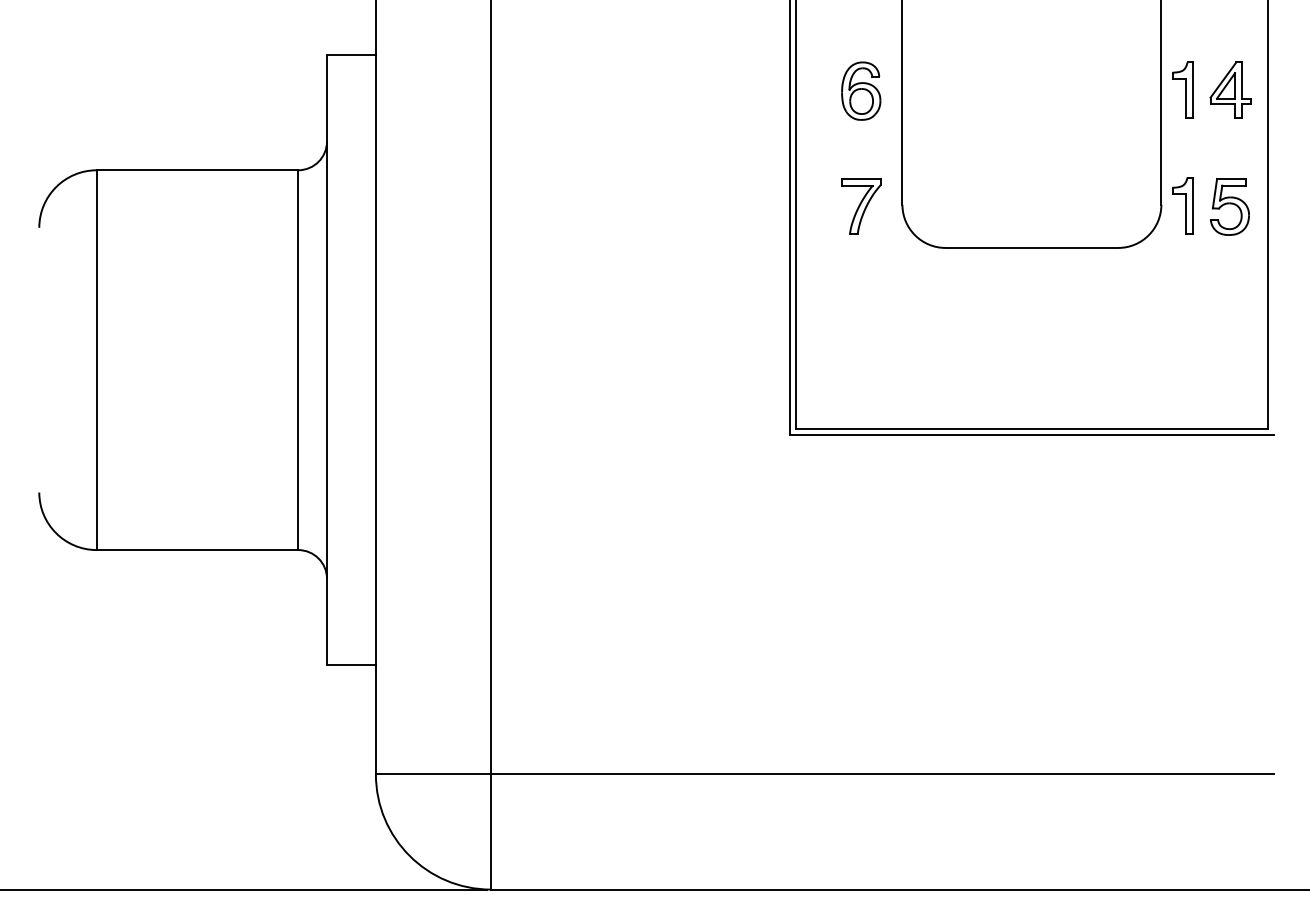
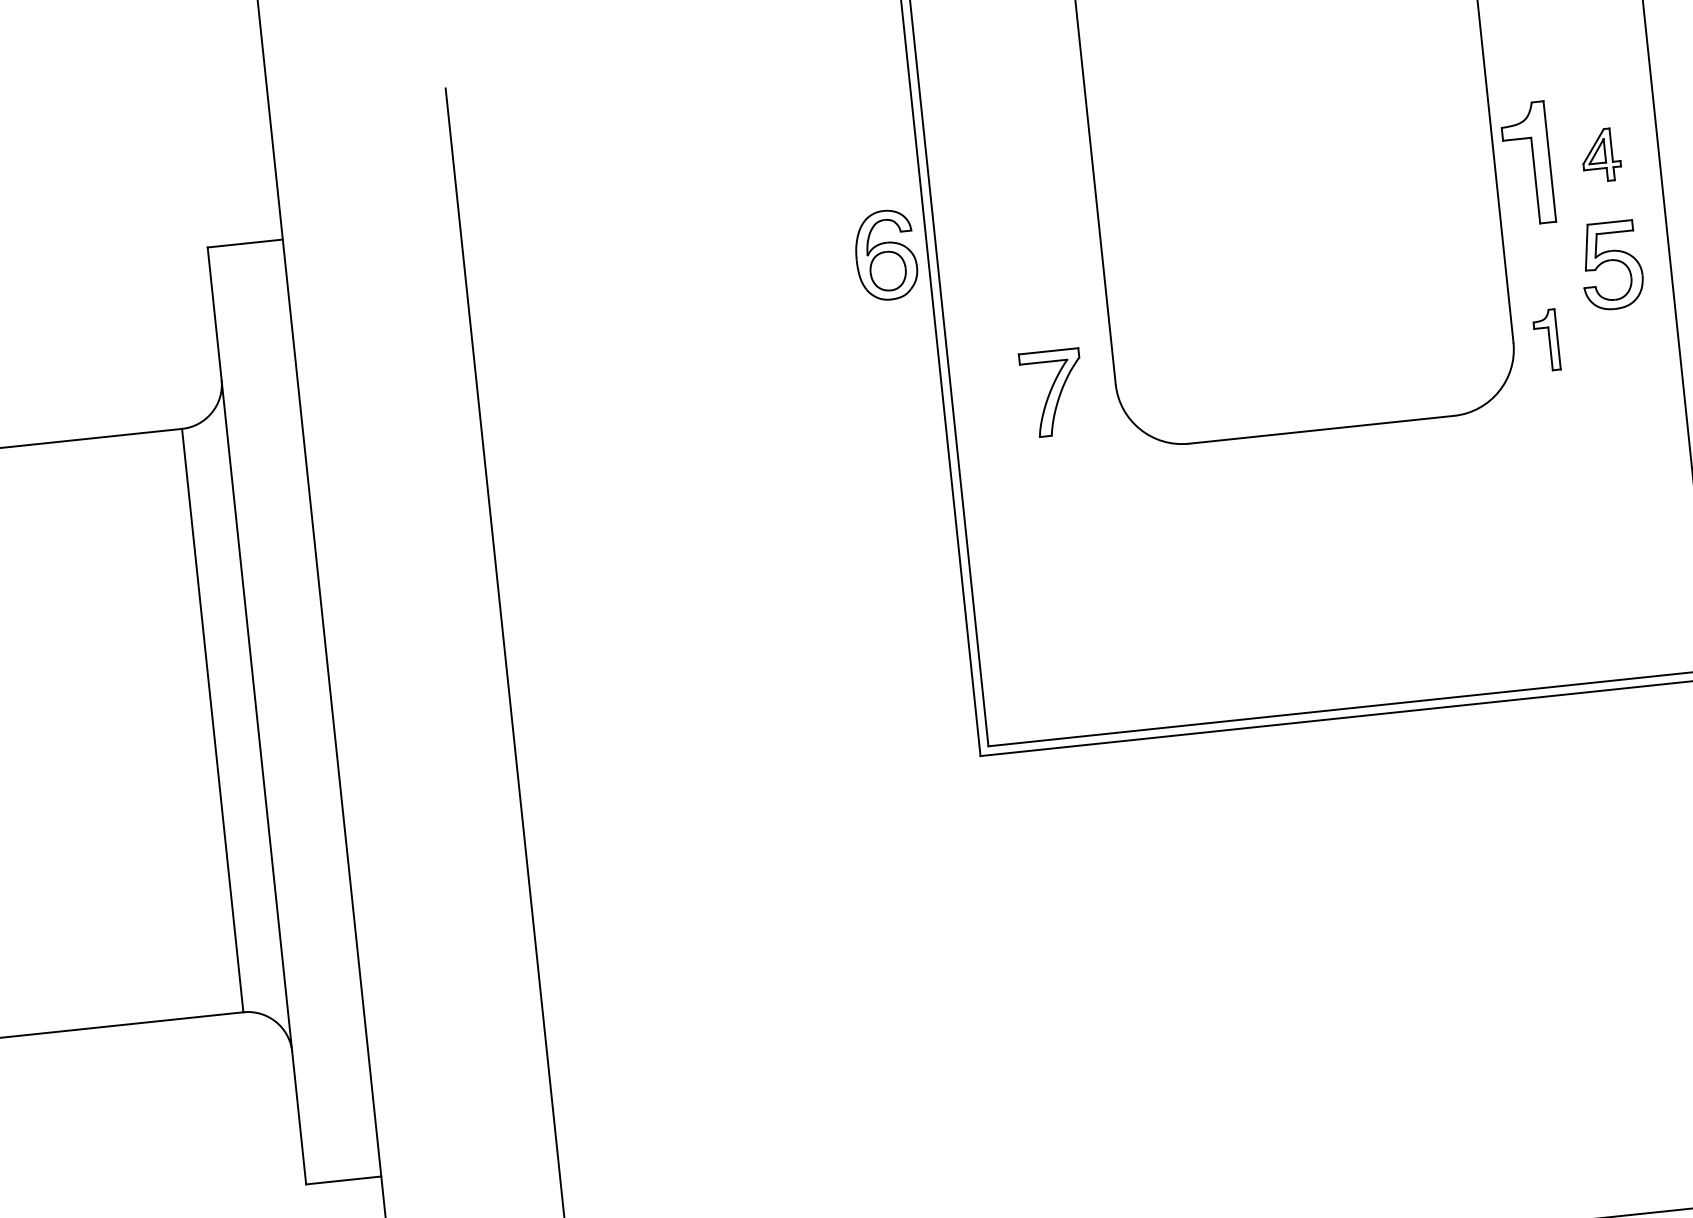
part: (1182, 89) -> (1527, 162), size x1.4
part: (1230, 89) -> (1601, 154), size x0.6
part: (861, 90) -> (886, 254), moved
part: (1182, 205) -> (1546, 340), size x0.7
part: (1229, 206) -> (1611, 265), moved

